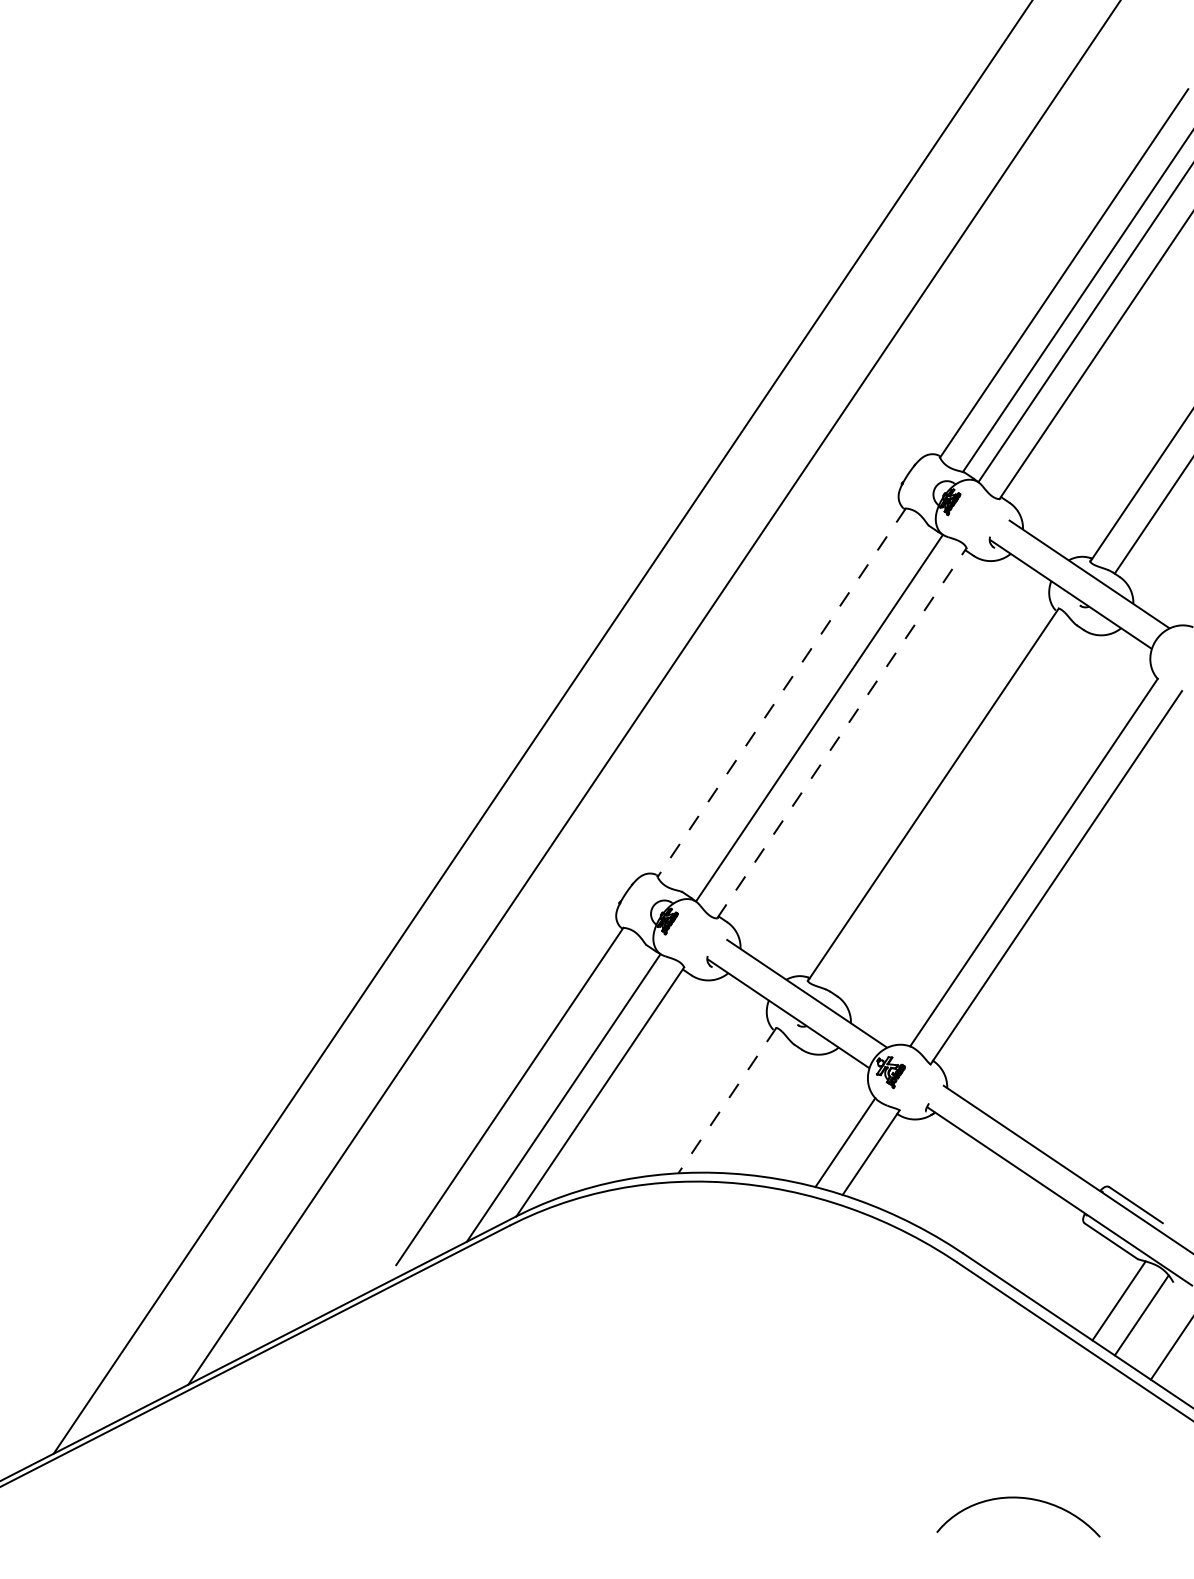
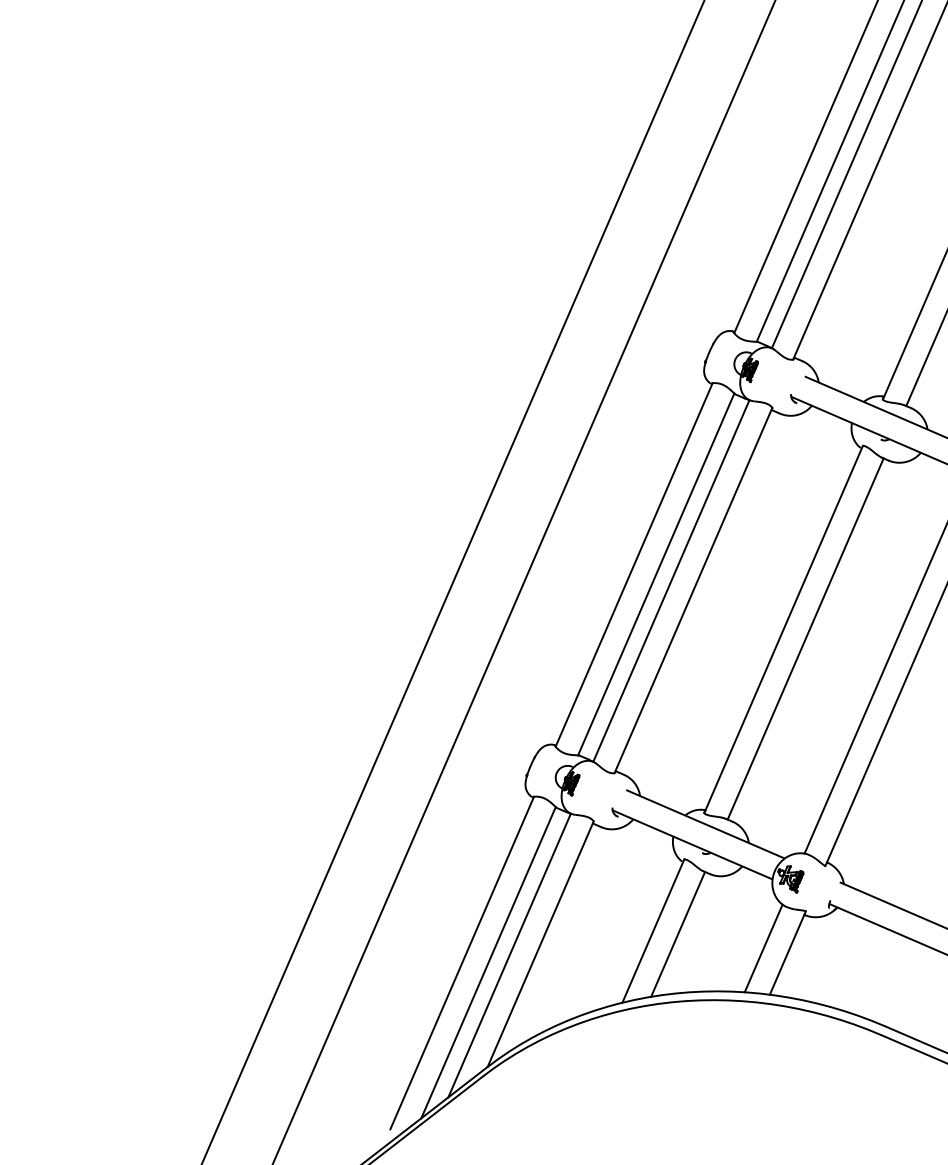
line: (781, 693) -> (634, 565), dashed -> solid
line: (803, 707) -> (655, 574), added
line: (842, 732) -> (693, 589), dashed -> solid
line: (955, 809) -> (805, 638), added
line: (727, 1100) -> (653, 930), dashed -> solid
line: (538, 1101) -> (488, 962), added
line: (753, 1109) -> (677, 934), added

